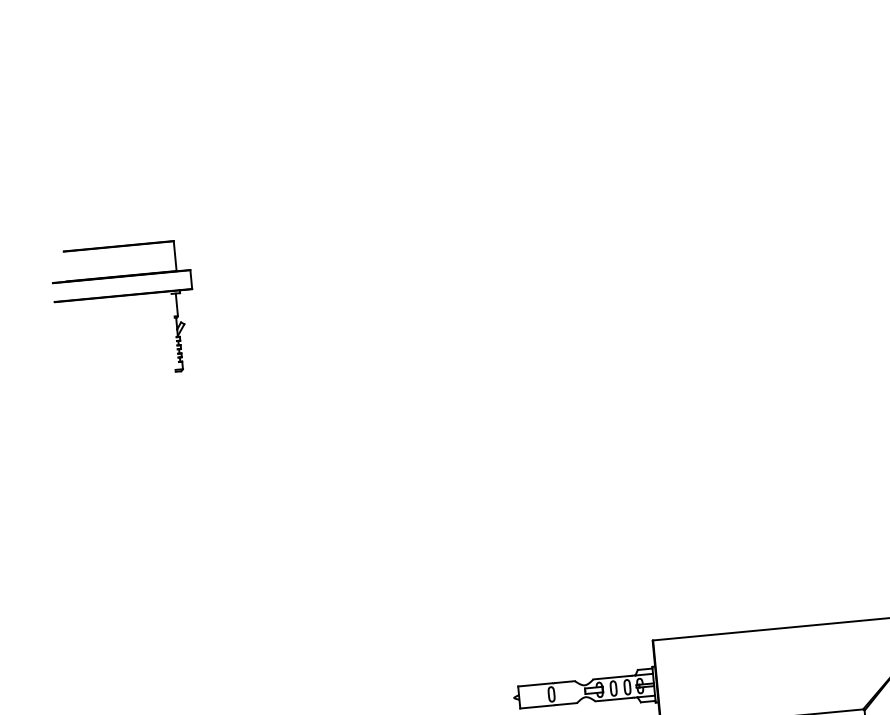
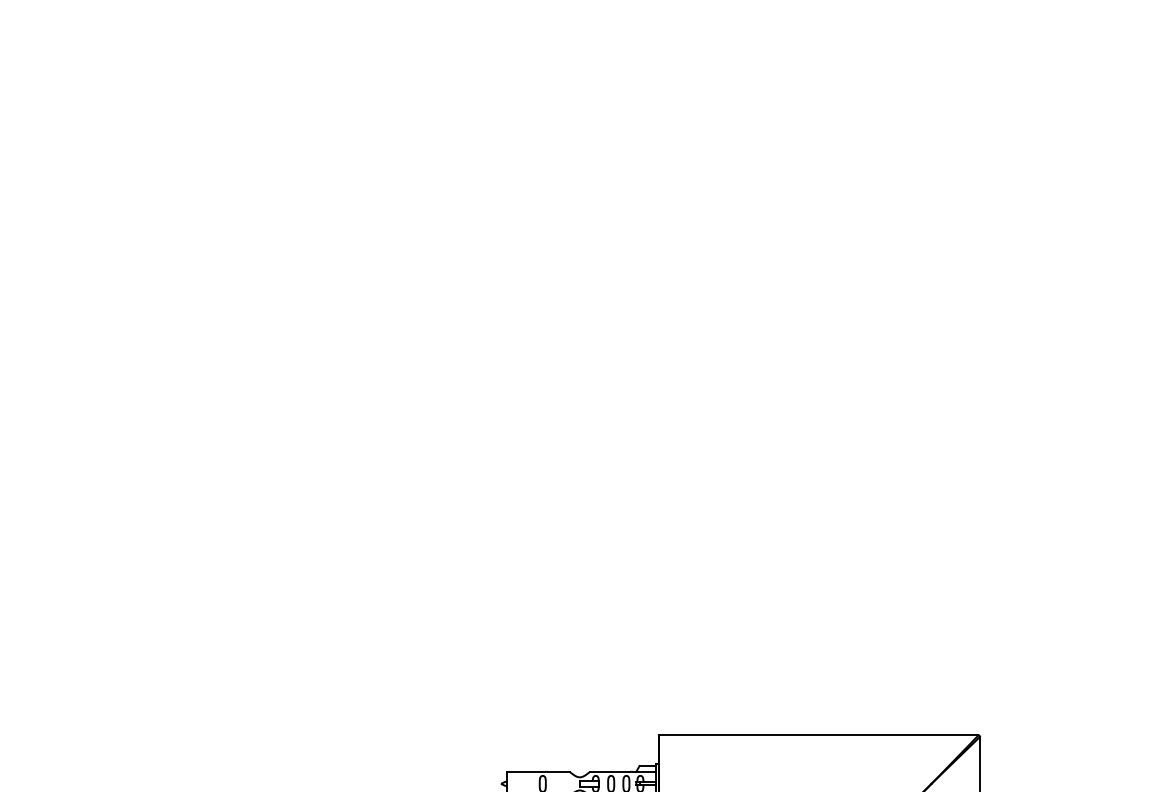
part: (123, 295) -> (116, 304), removed

